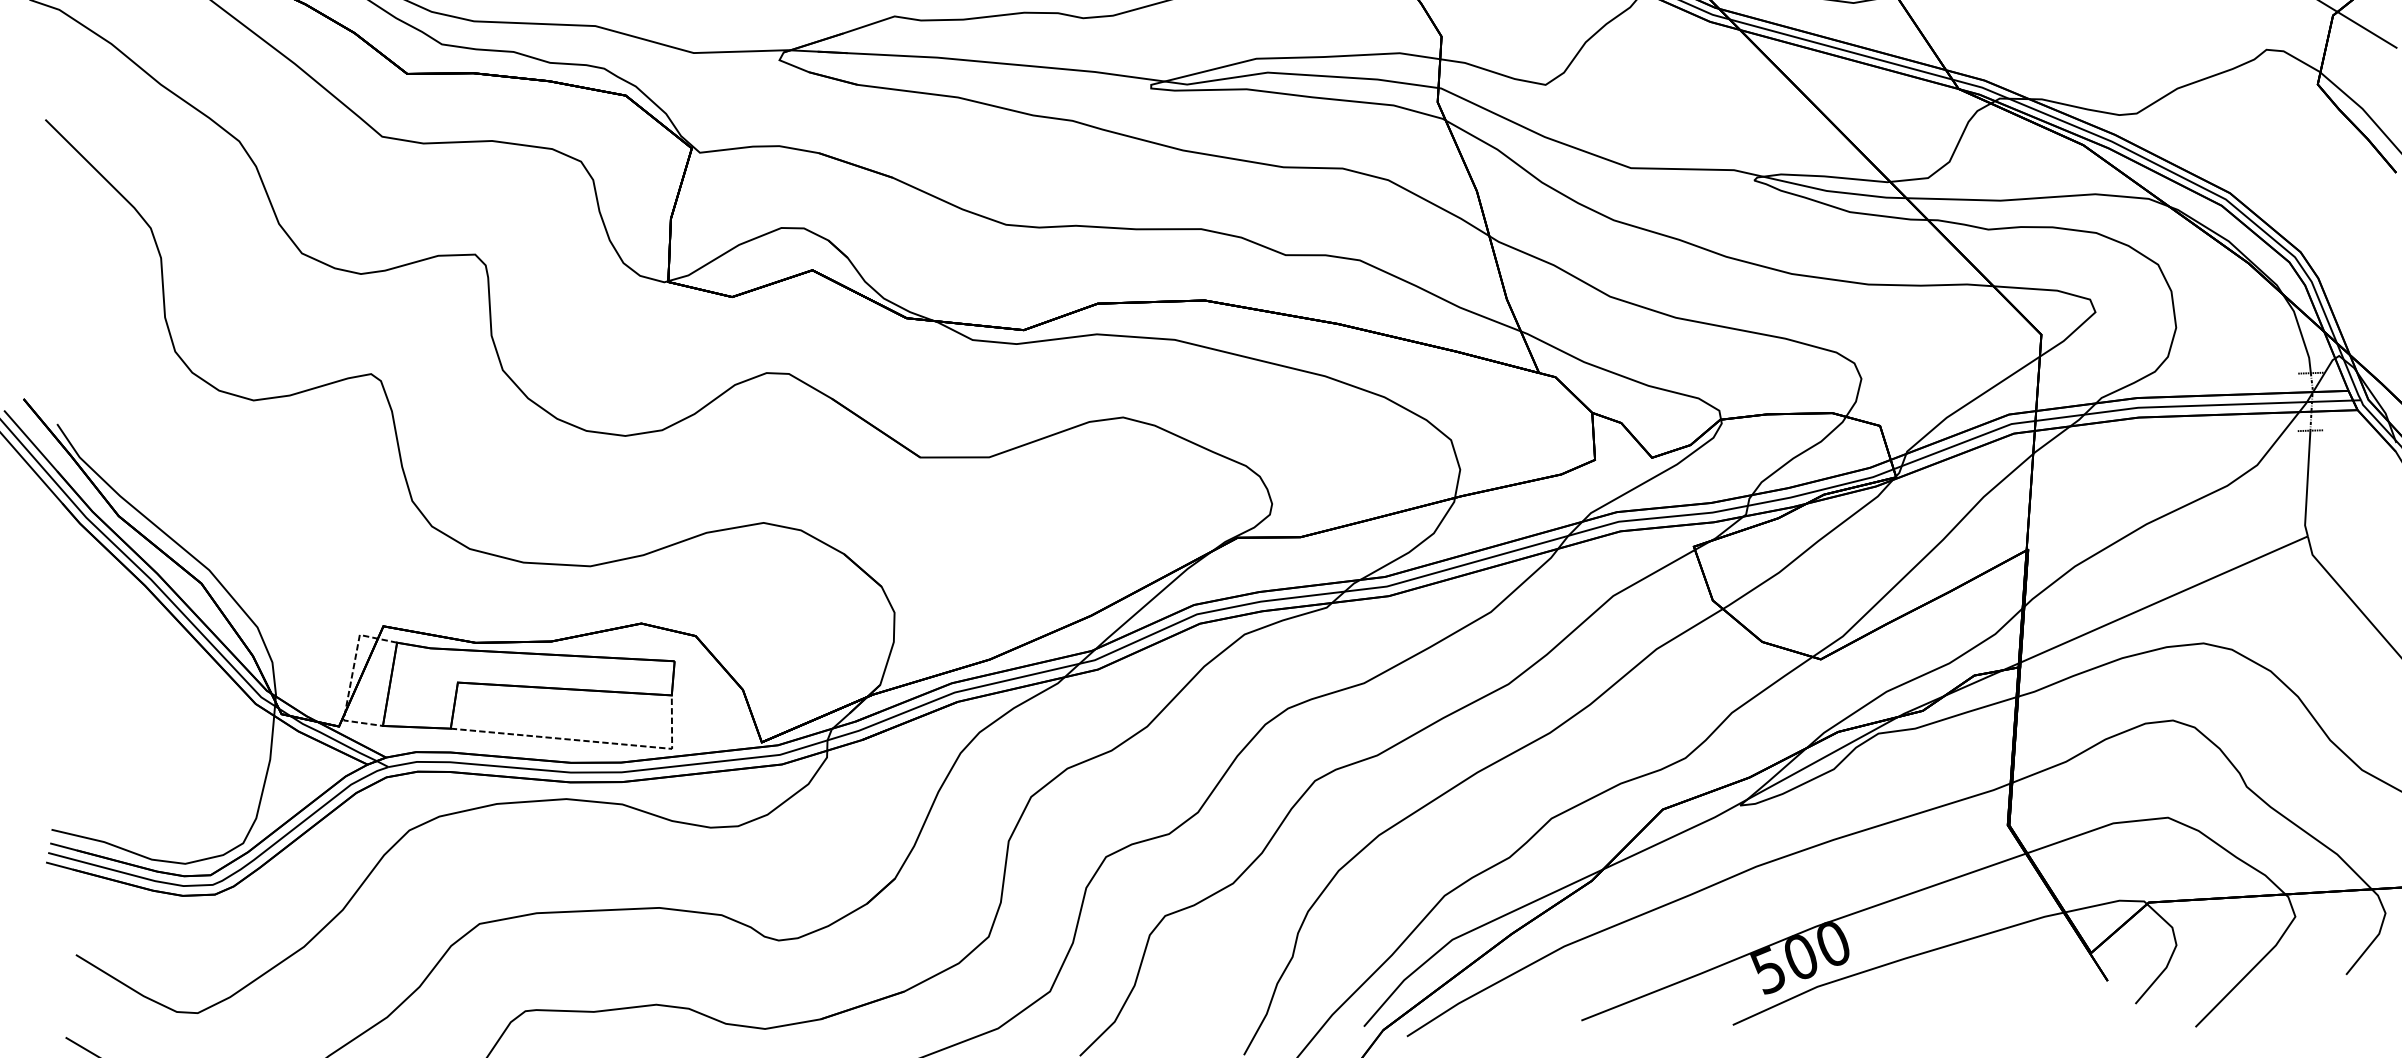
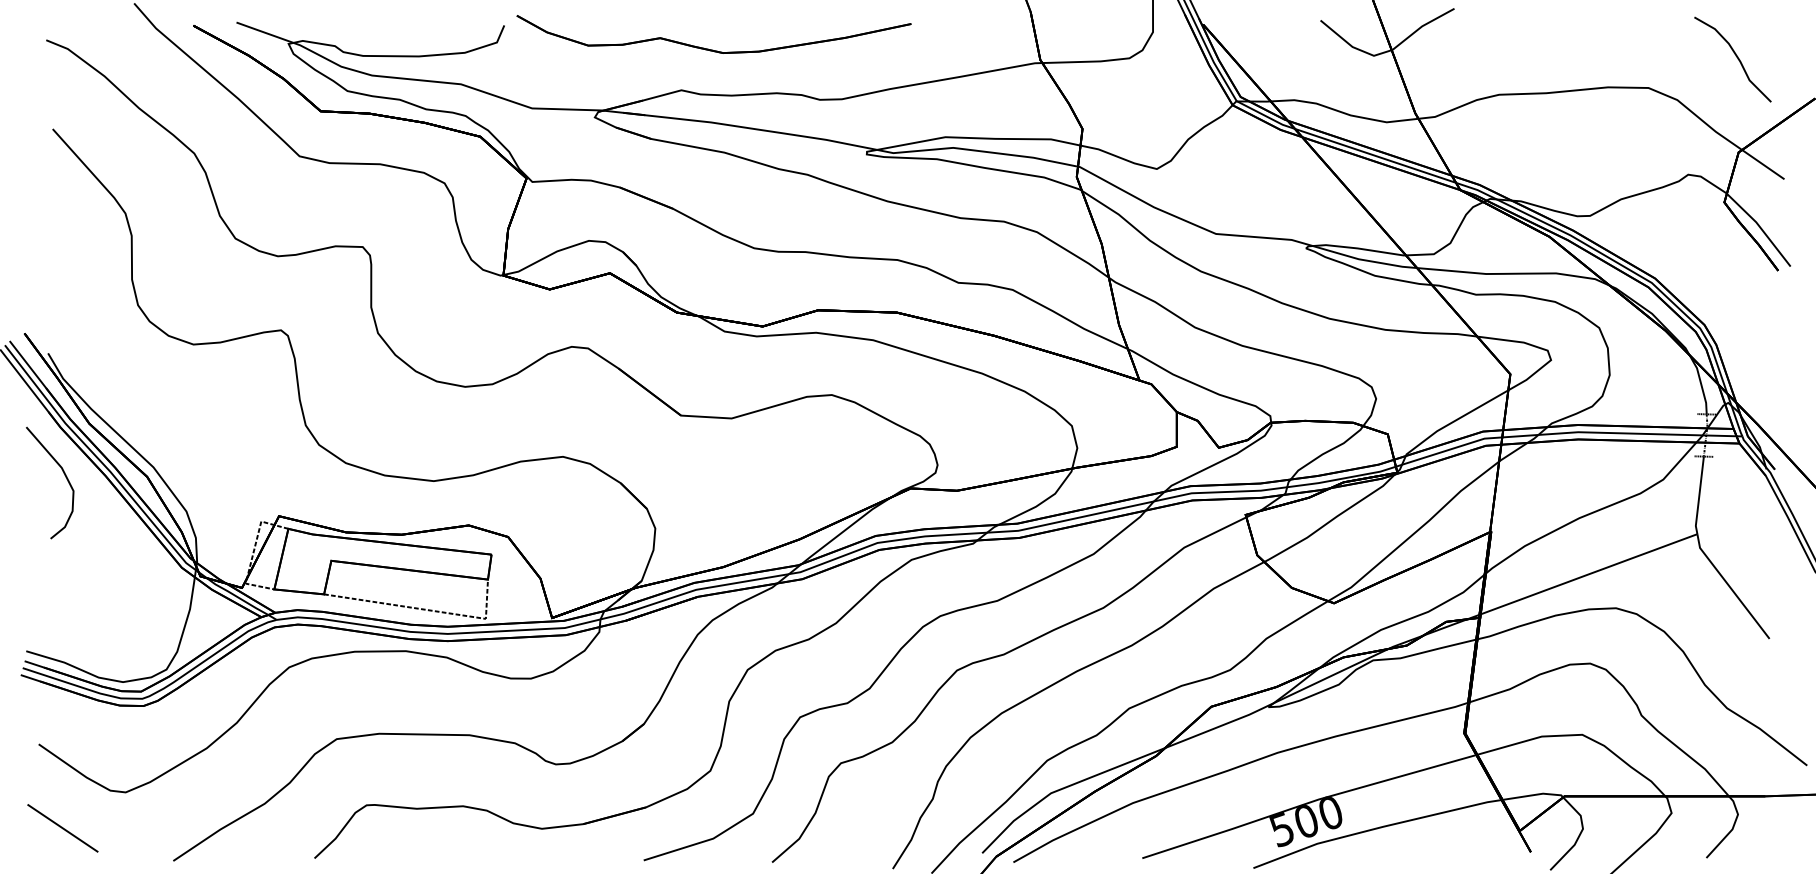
part: (89, 588) -> (64, 475), added

